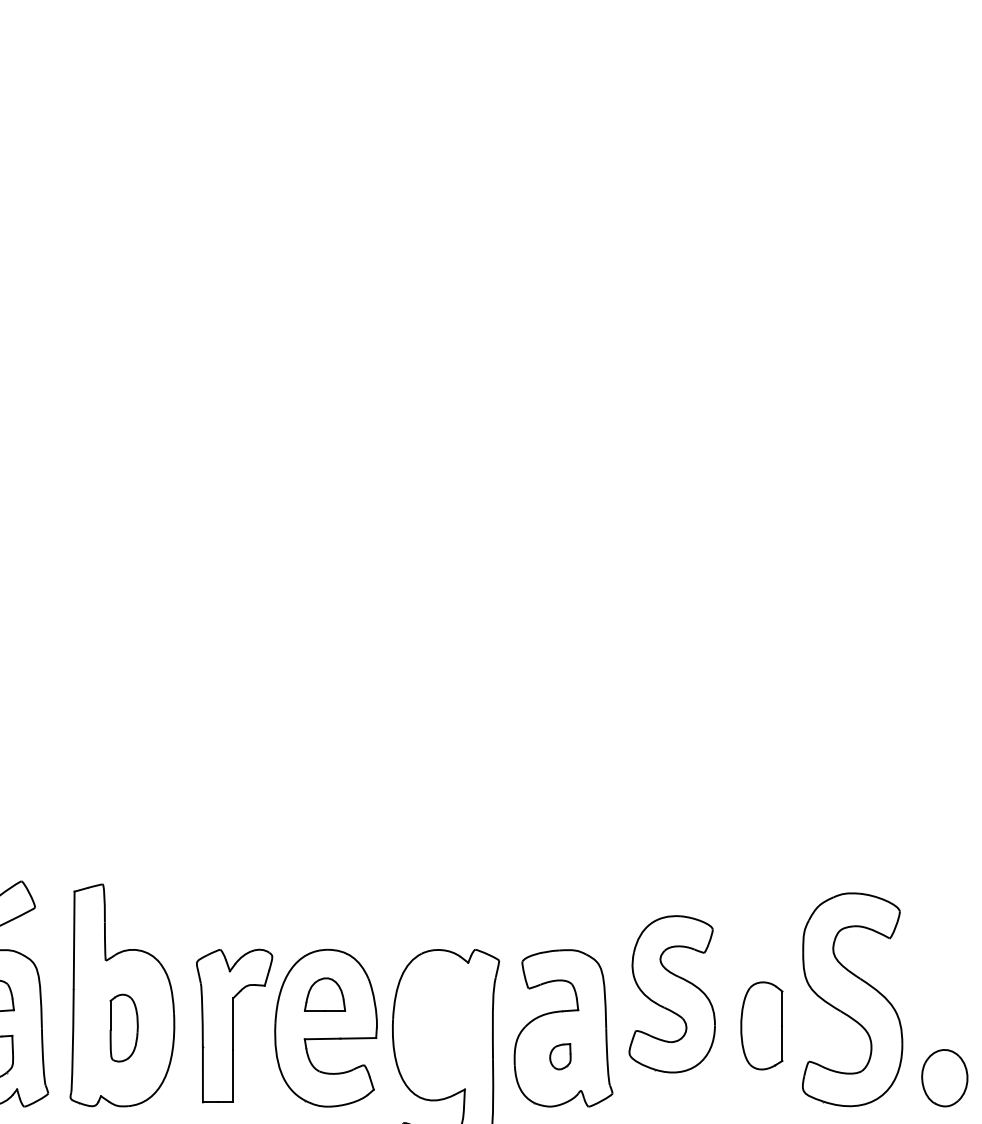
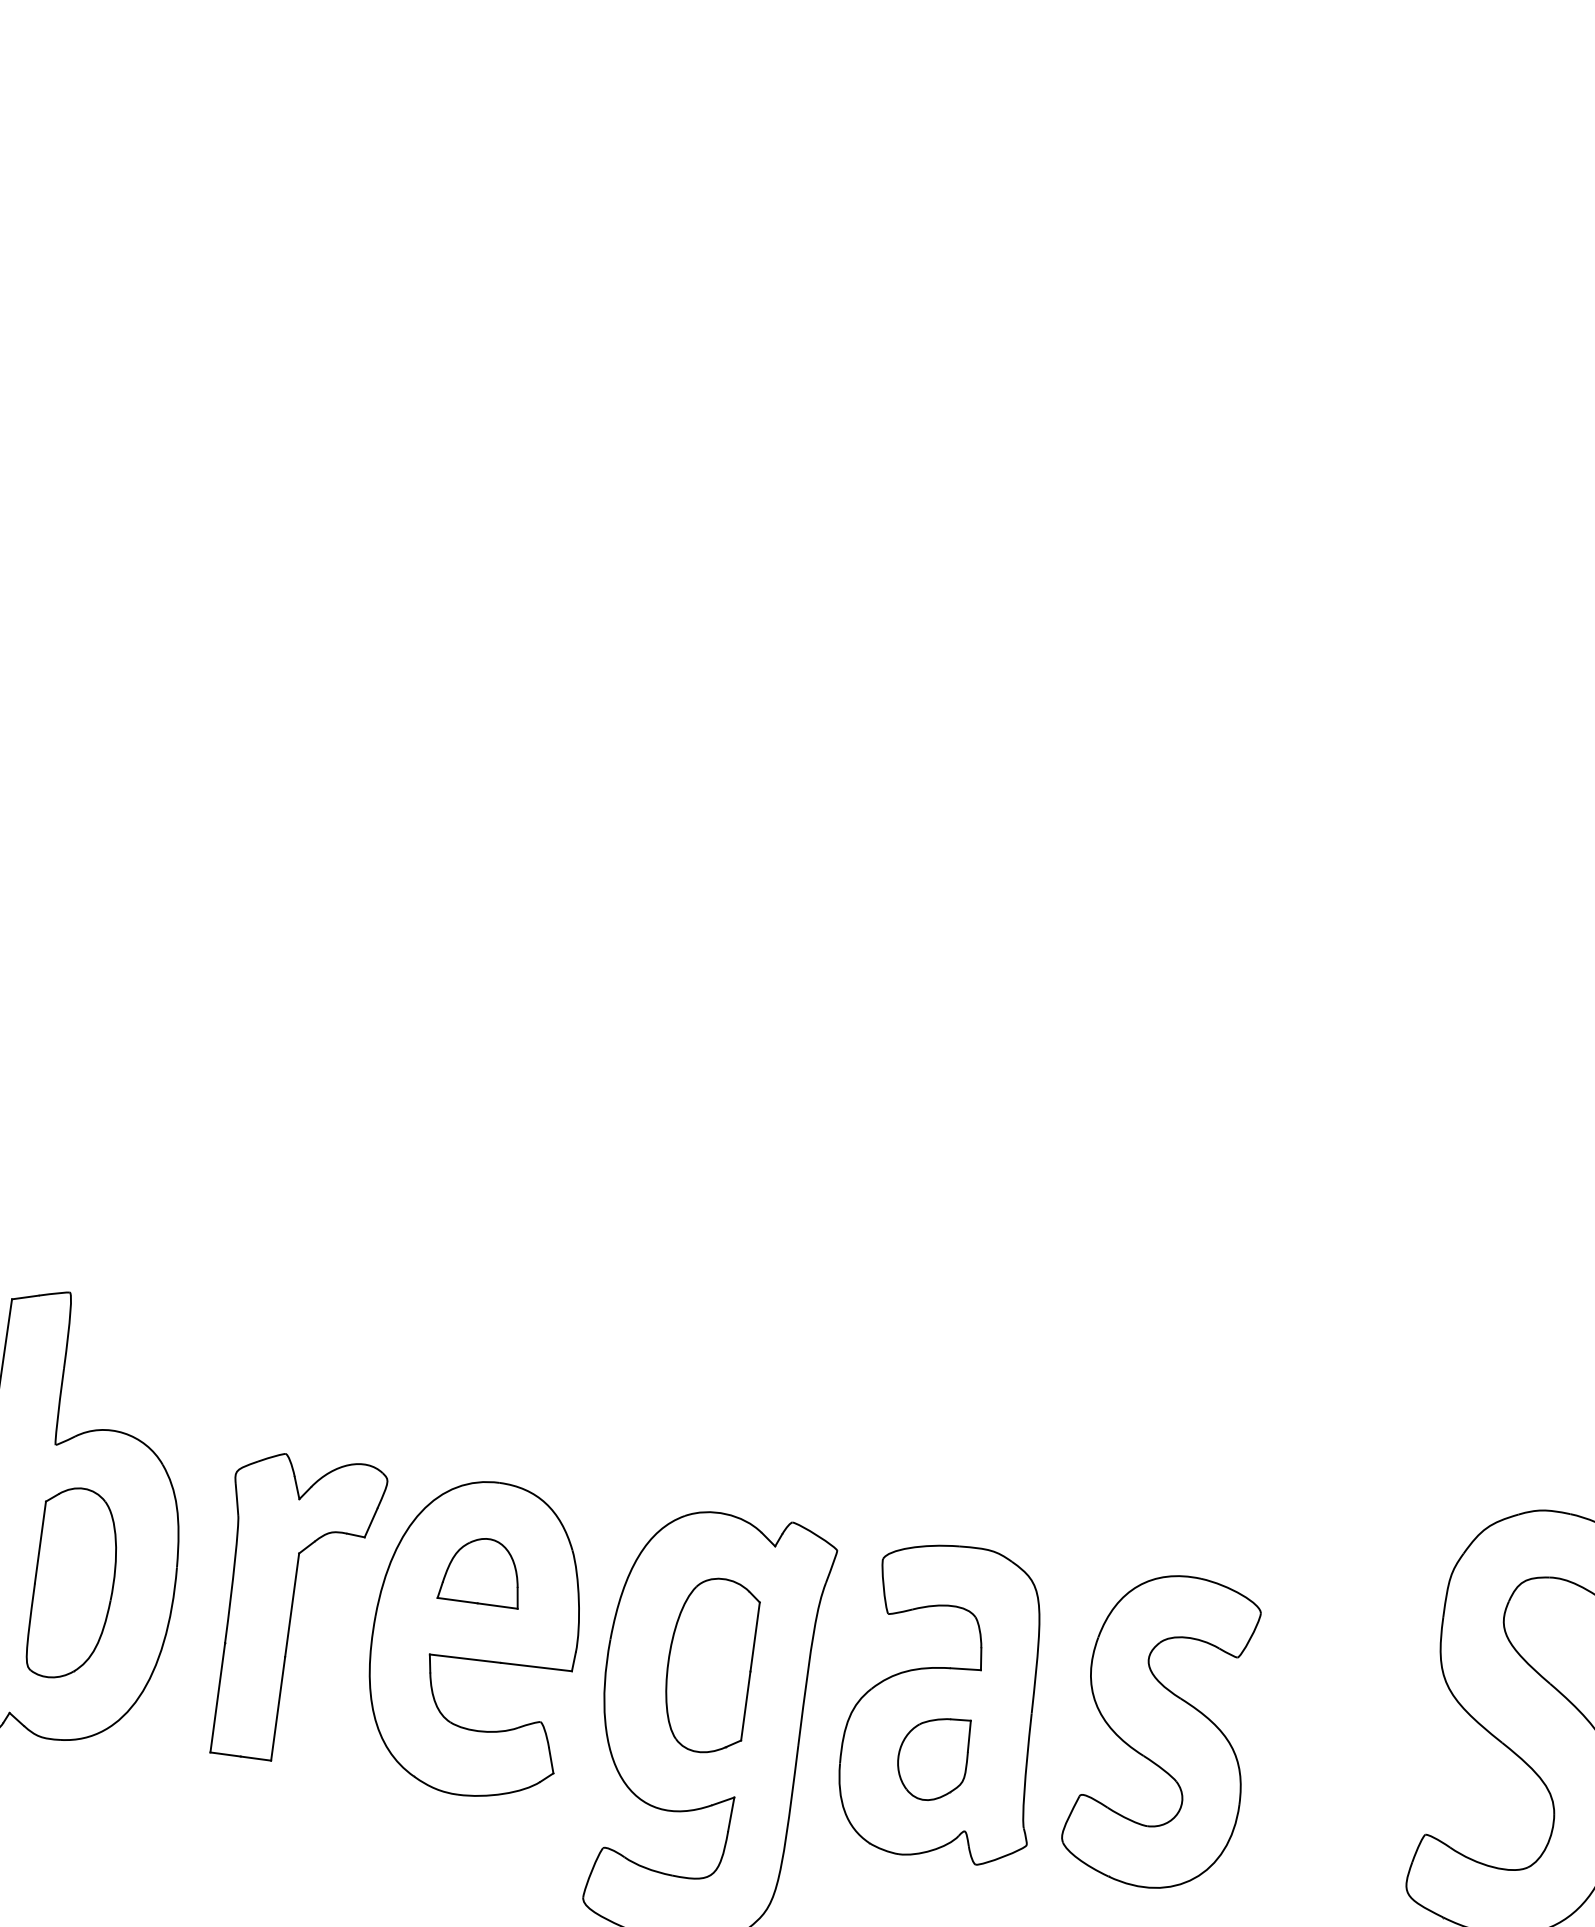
part: (671, 994) -> (1161, 1731), moved
part: (761, 1025) -> (709, 1664), moved
part: (123, 1027) -> (72, 1582), size x1.43
part: (560, 1056) -> (933, 1757), size x1.67

